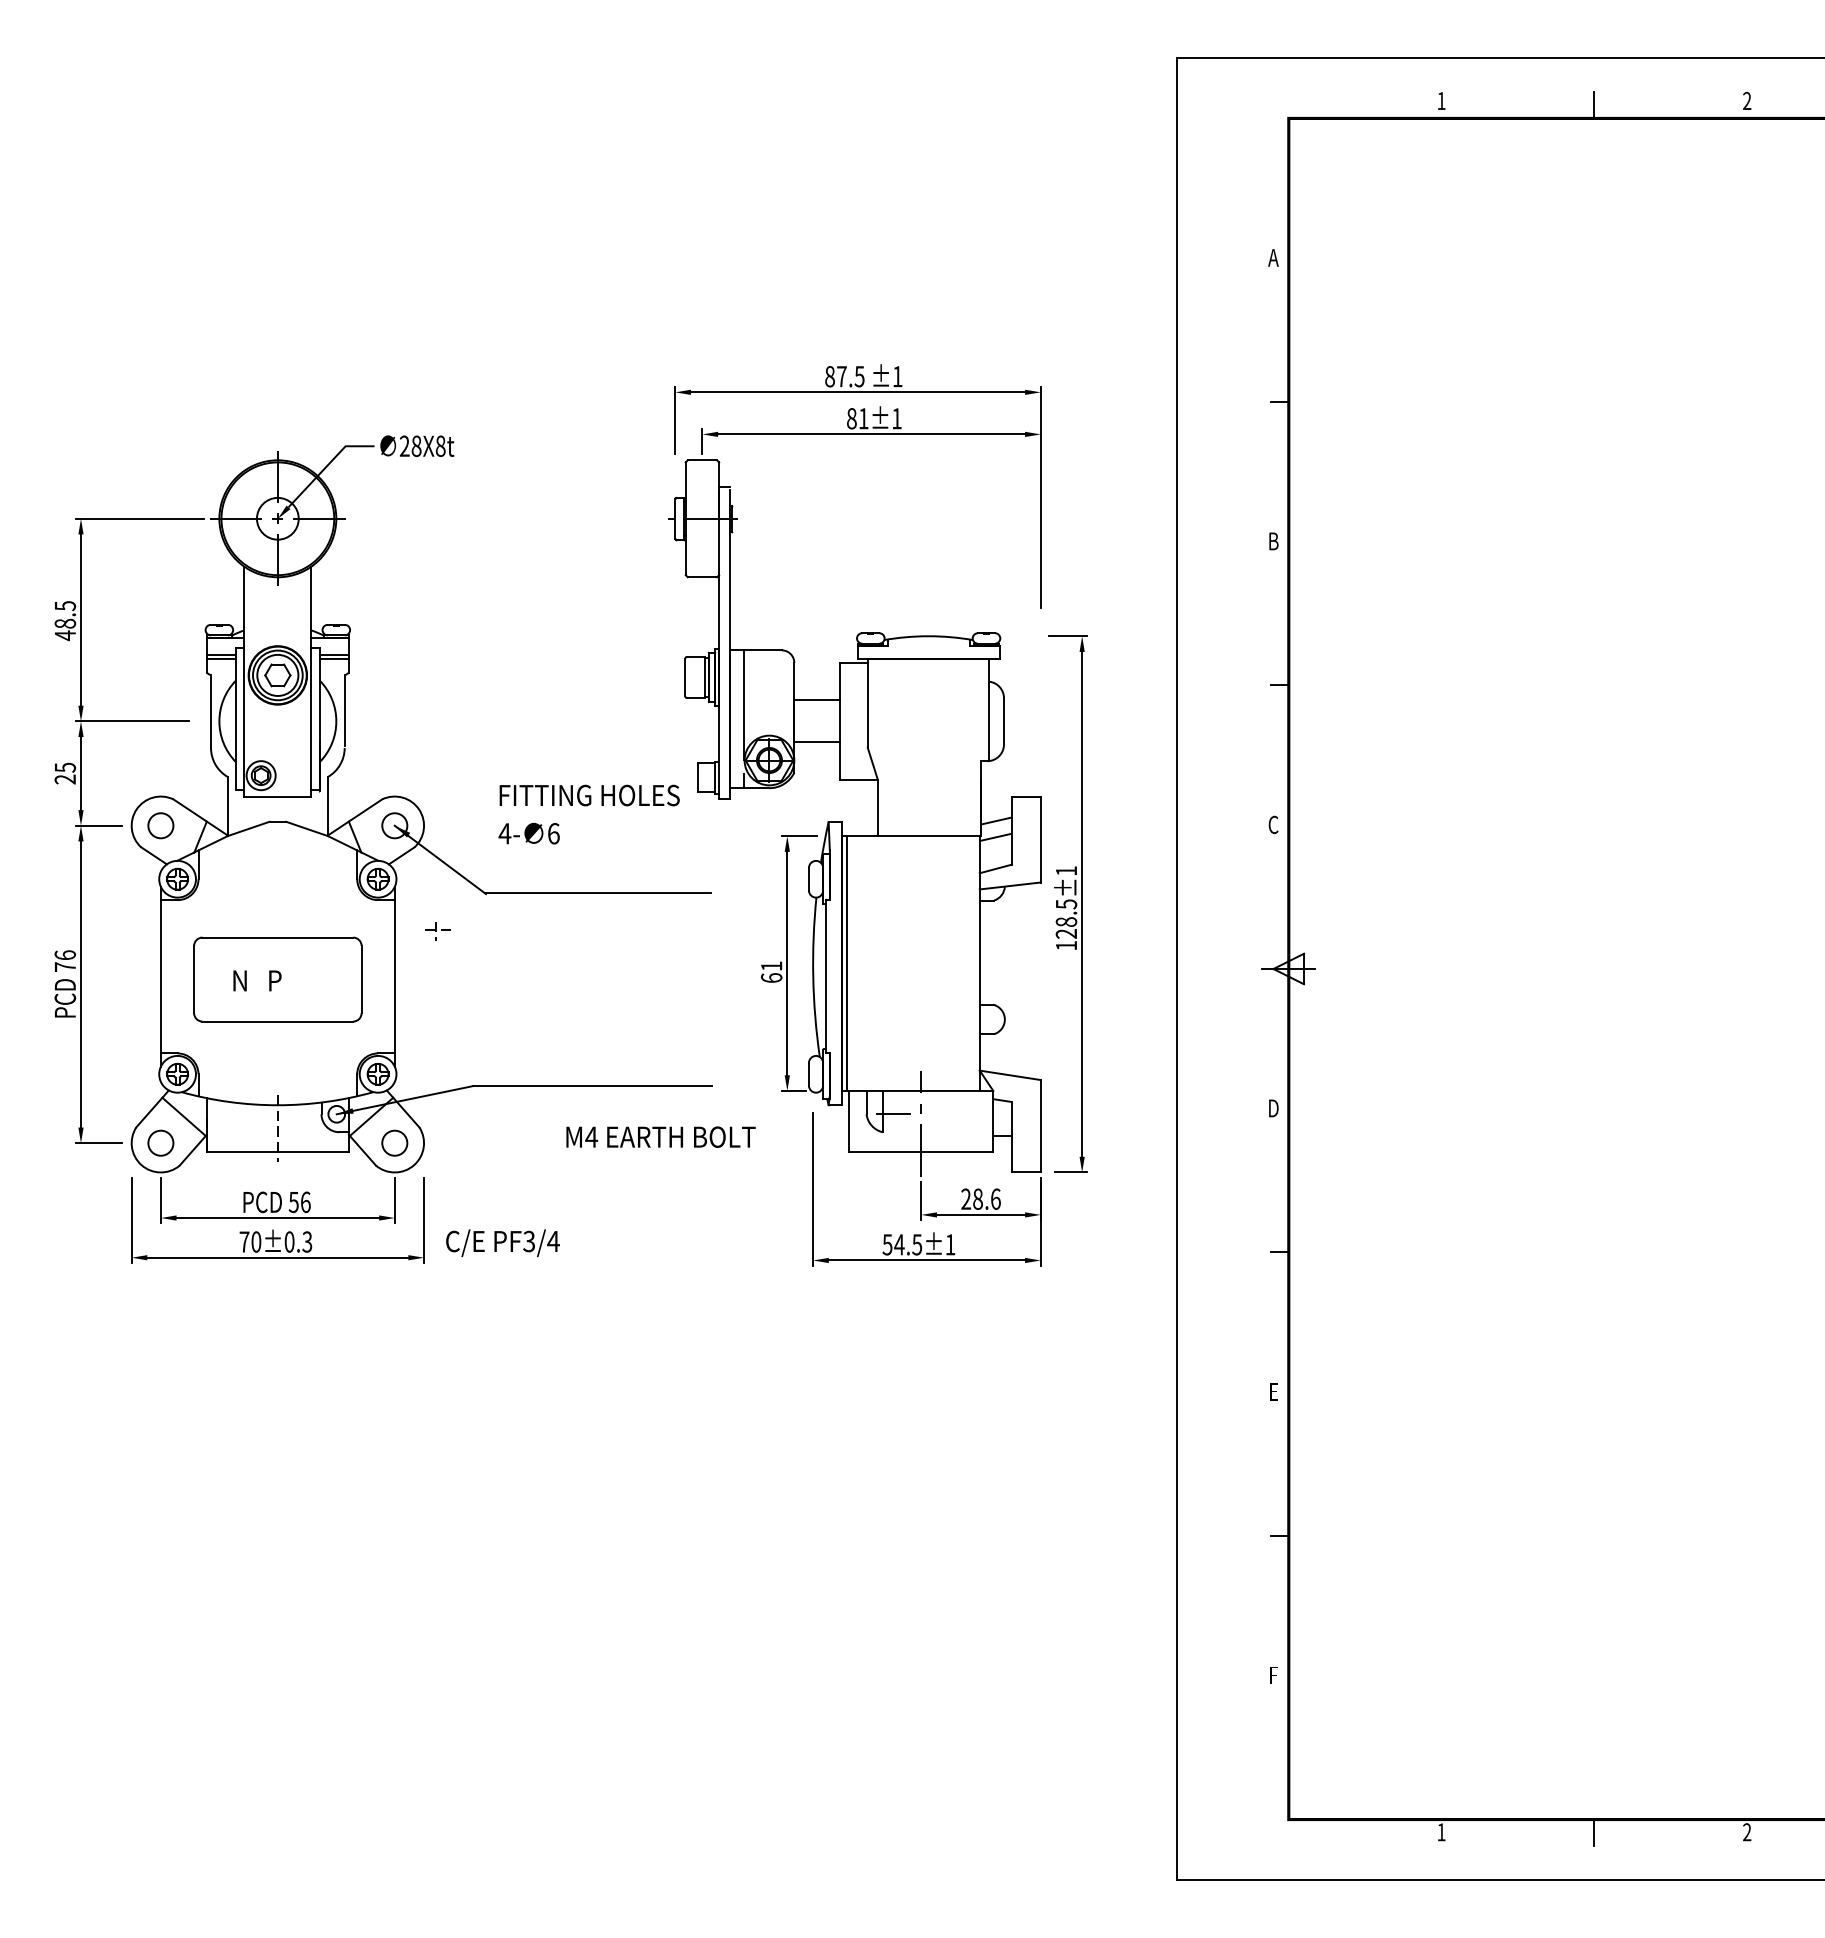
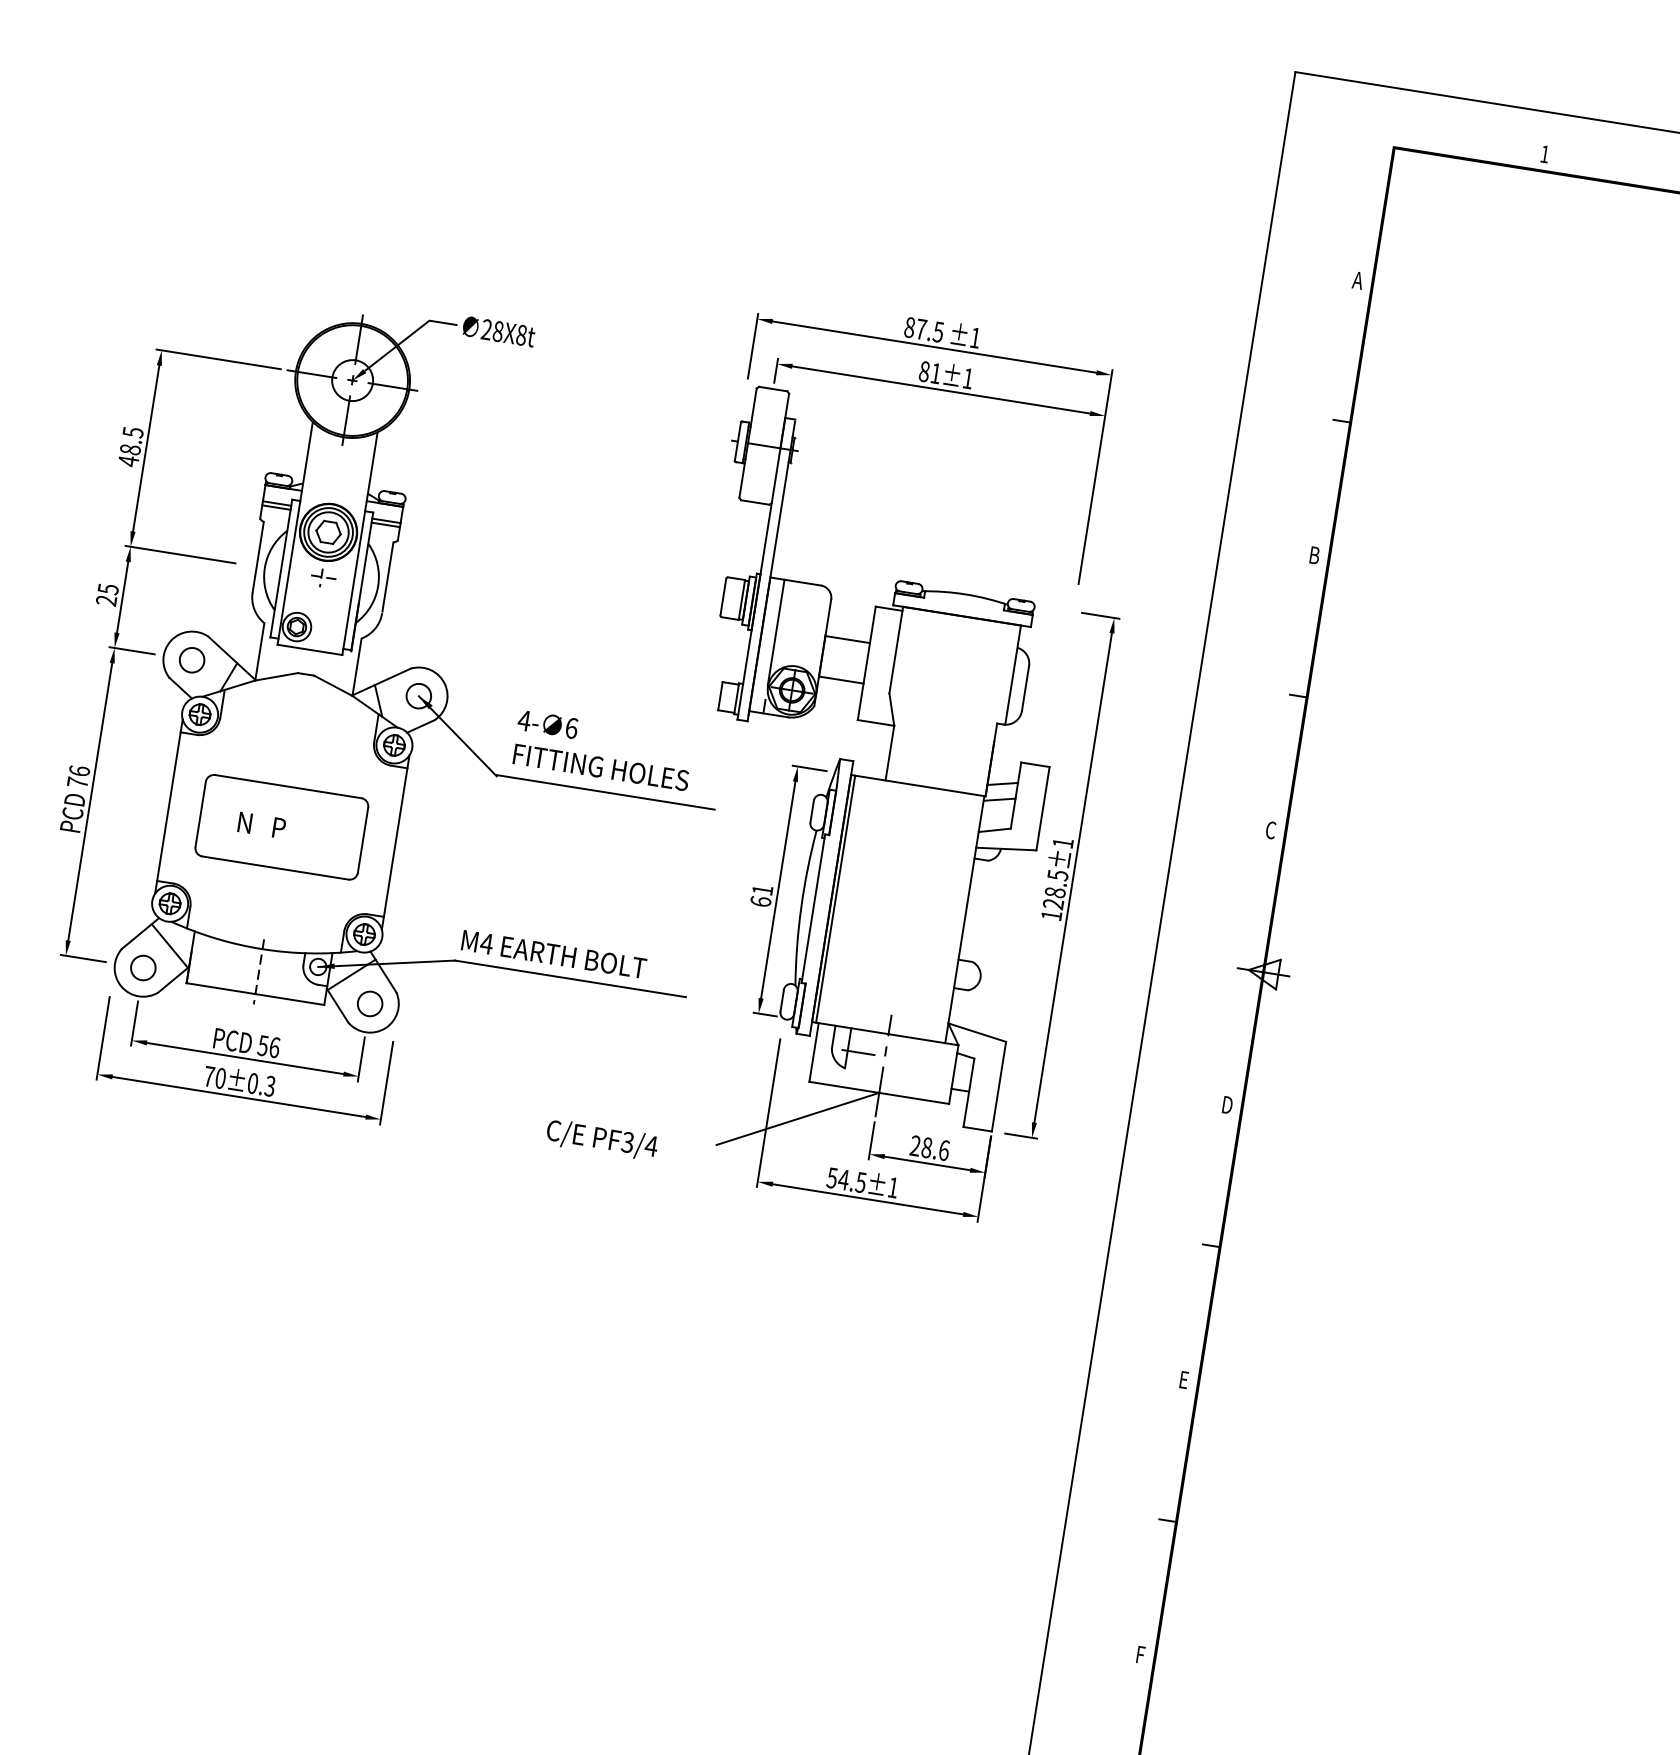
text: (589, 795) -> (601, 767), moved
part: (437, 931) -> (322, 578), moved
text: (660, 1136) -> (553, 953), moved
line: (843, 1190) -> (797, 1118), added
text: (502, 1242) -> (601, 1139), moved

